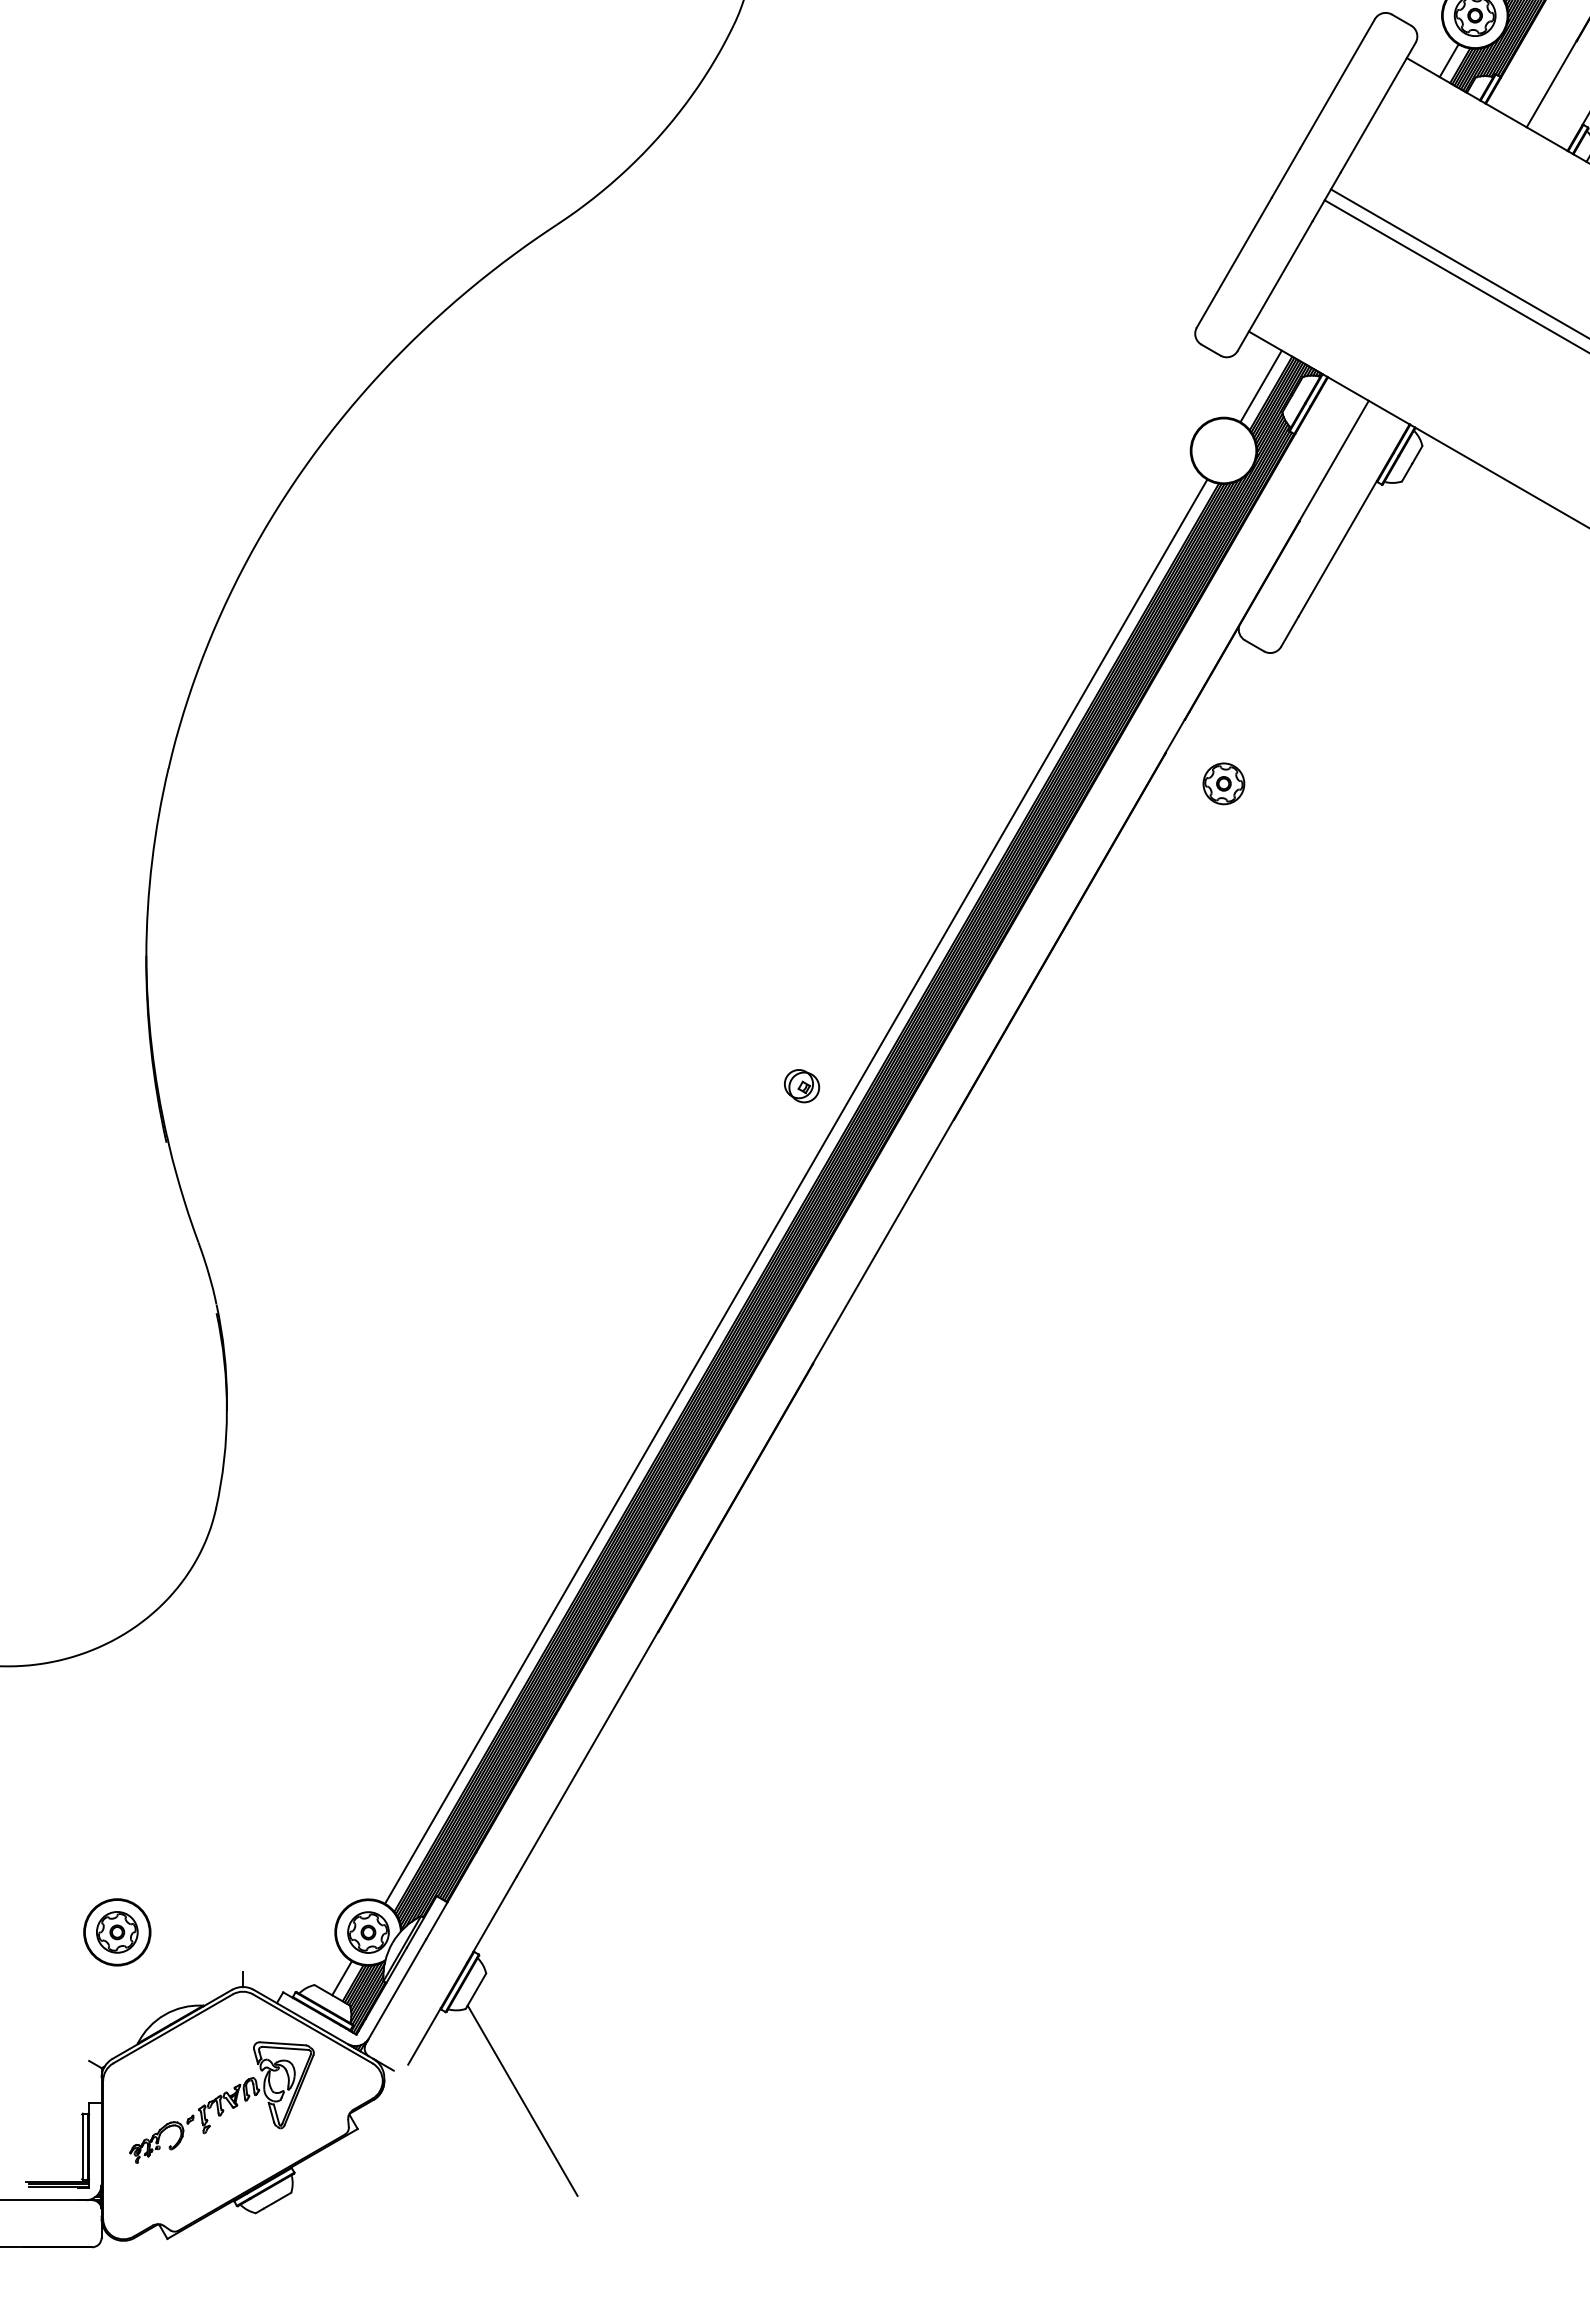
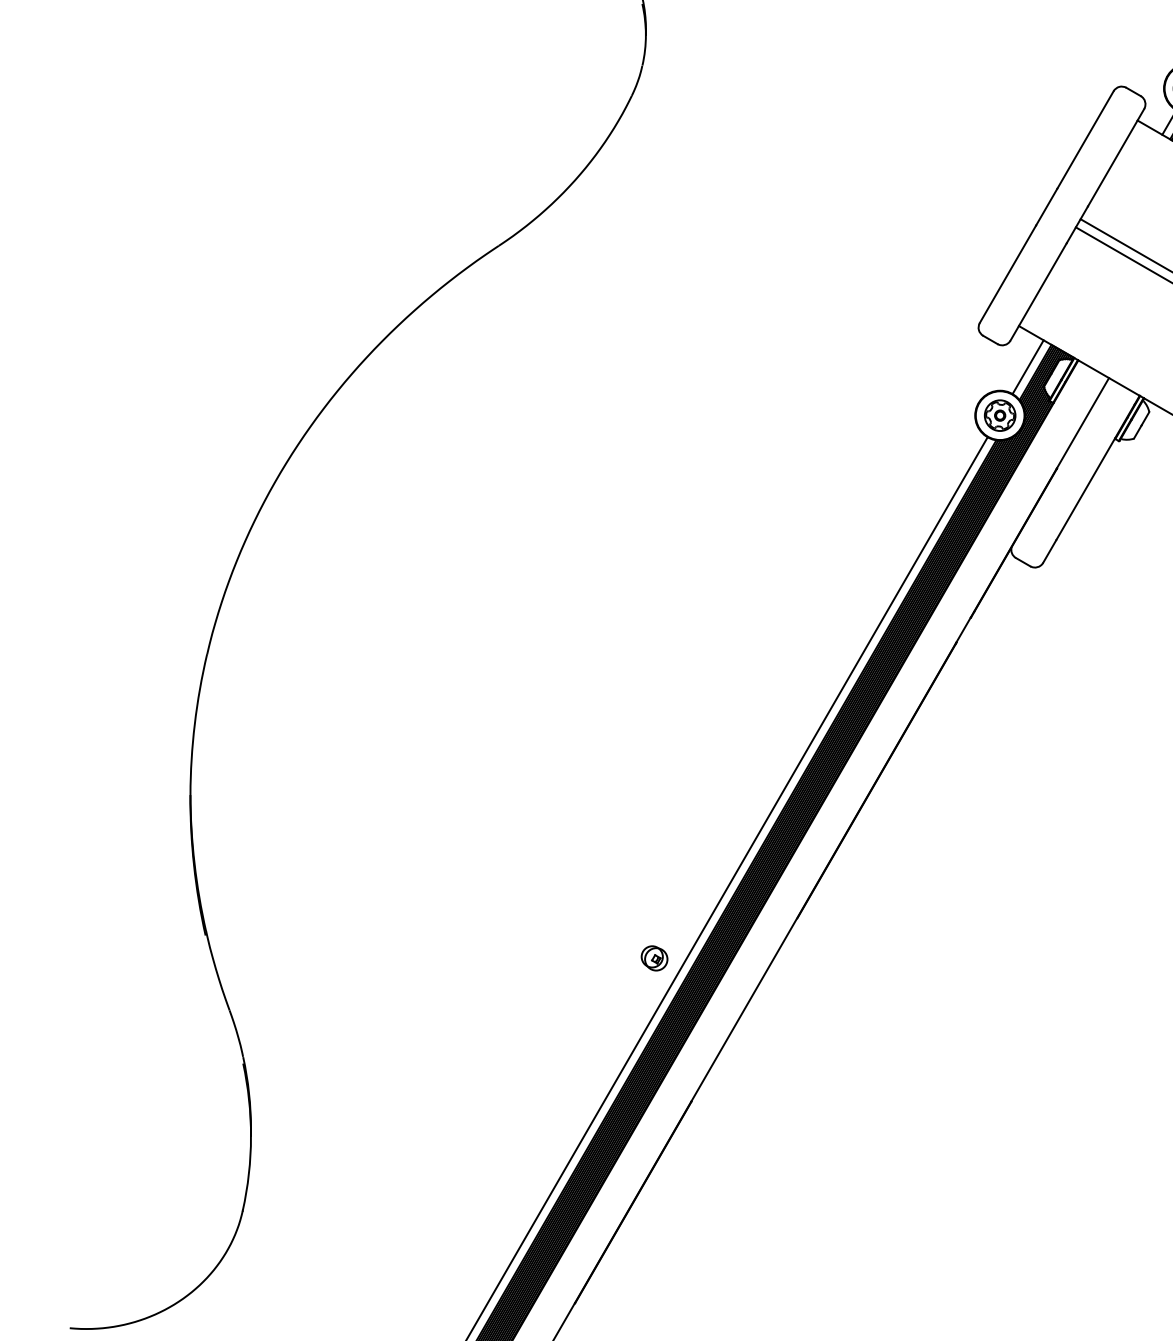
part: (1223, 783) -> (999, 415), moved
part: (802, 1086) -> (654, 958), moved

